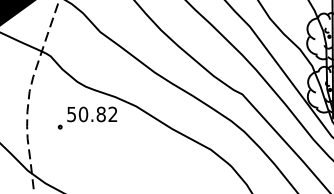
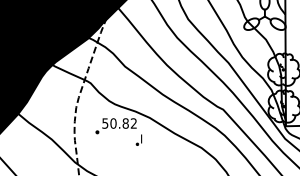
part: (119, 137) -> (138, 139), added

